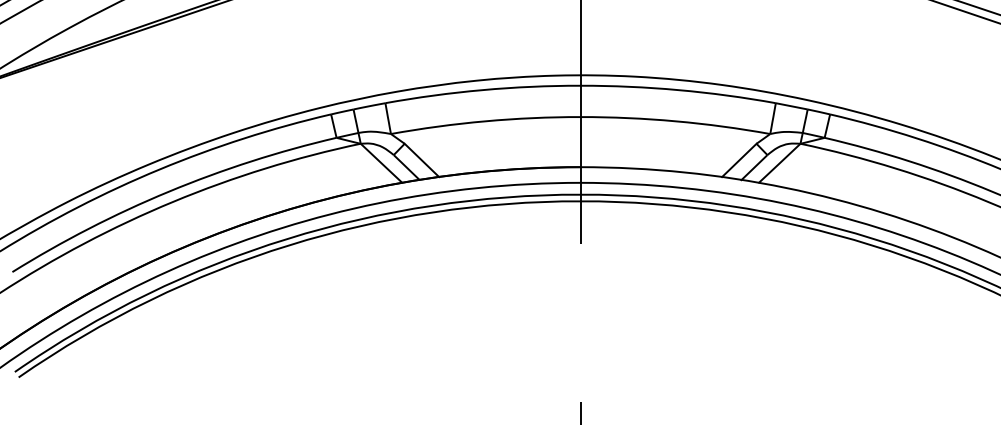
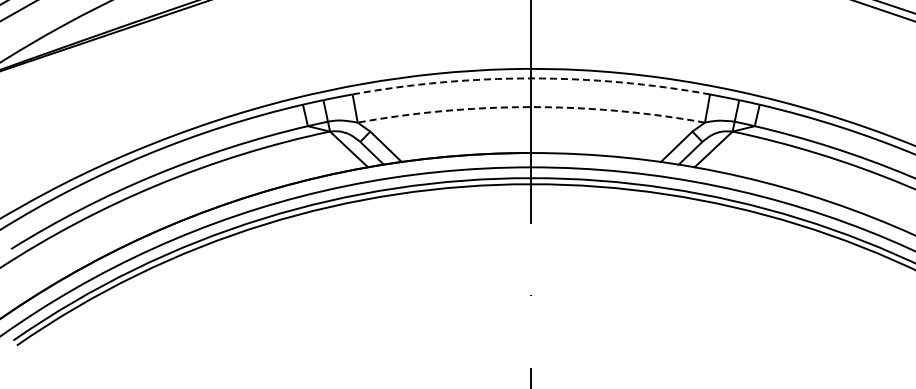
arc: (580, 85) -> (531, 78), solid -> dashed
arc: (580, 117) -> (531, 107), solid -> dashed

